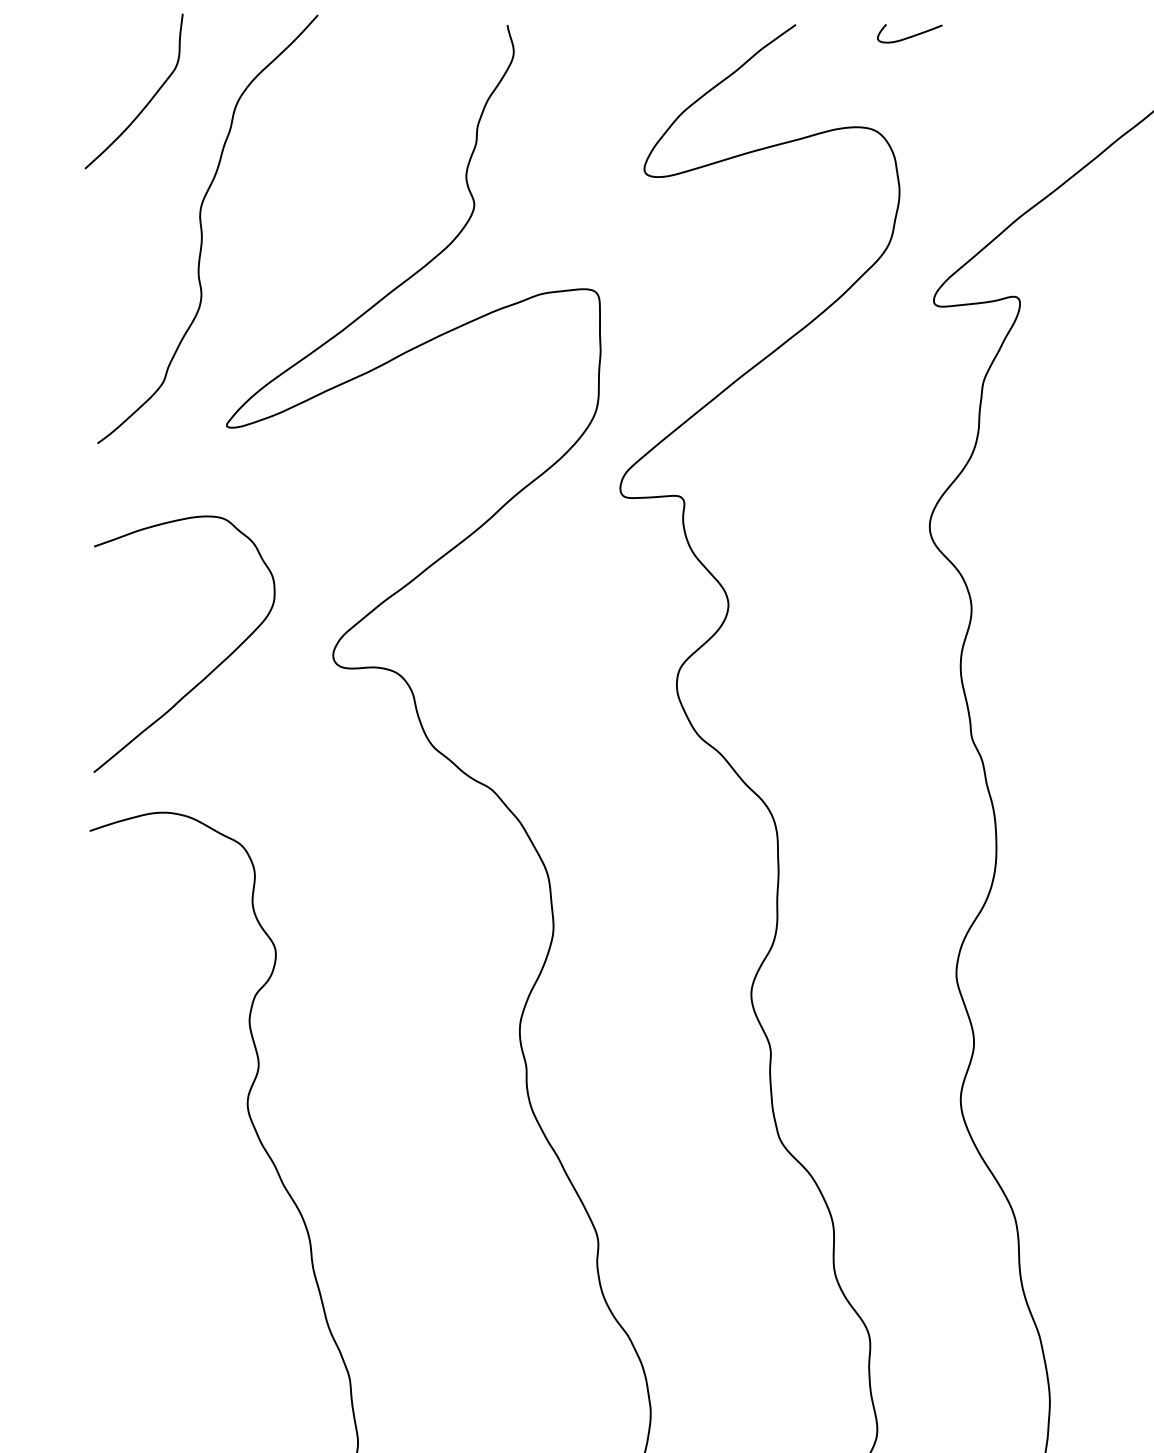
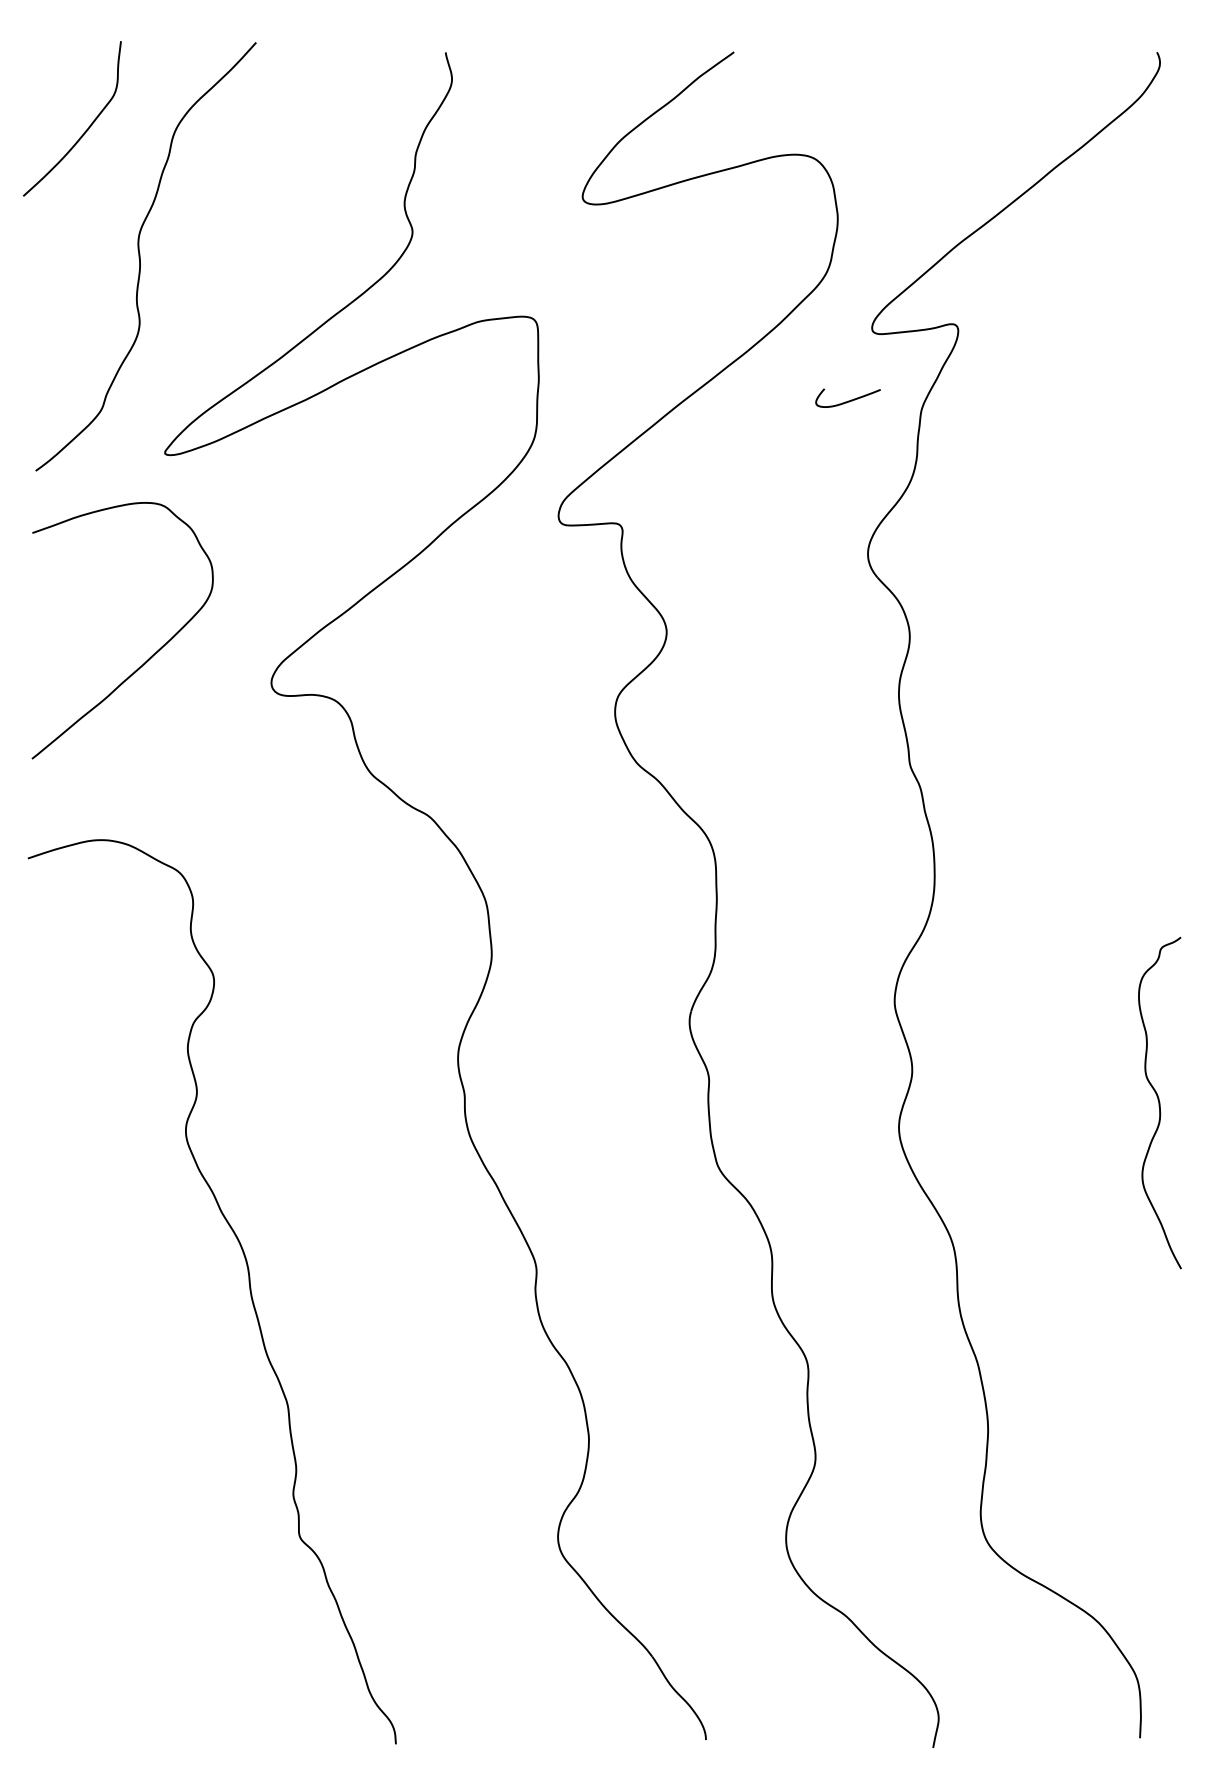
curve: (910, 36) -> (848, 400), moved
curve: (211, 671) -> (149, 657), moved

